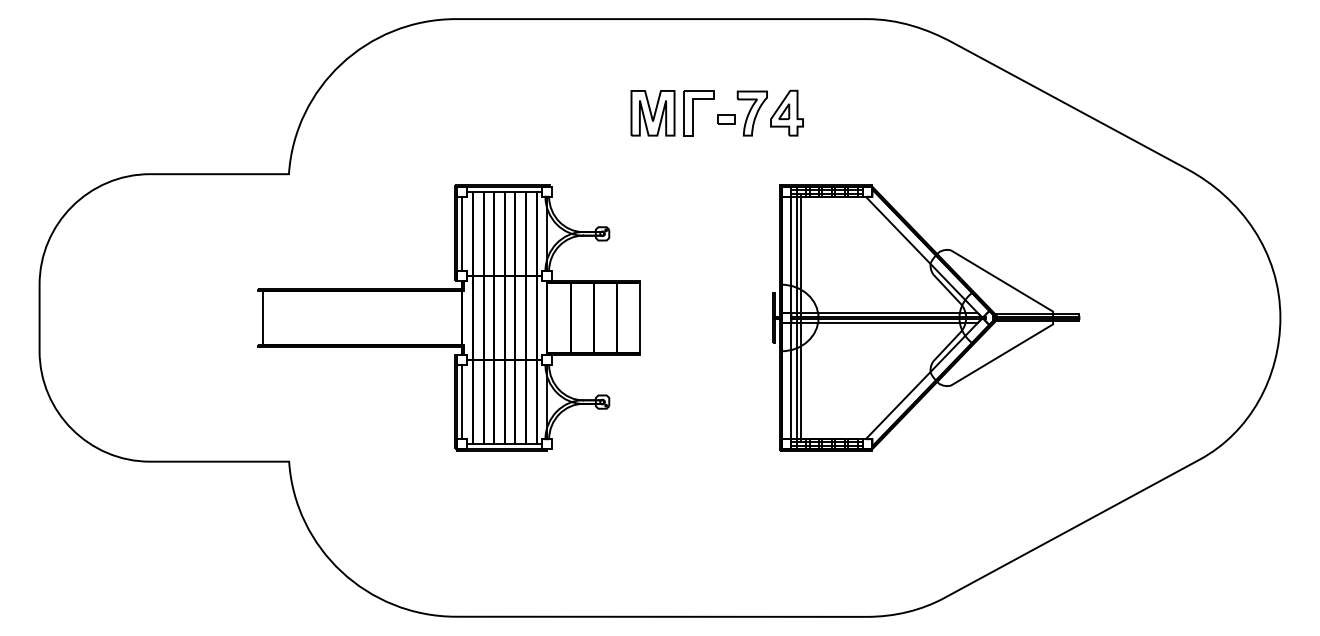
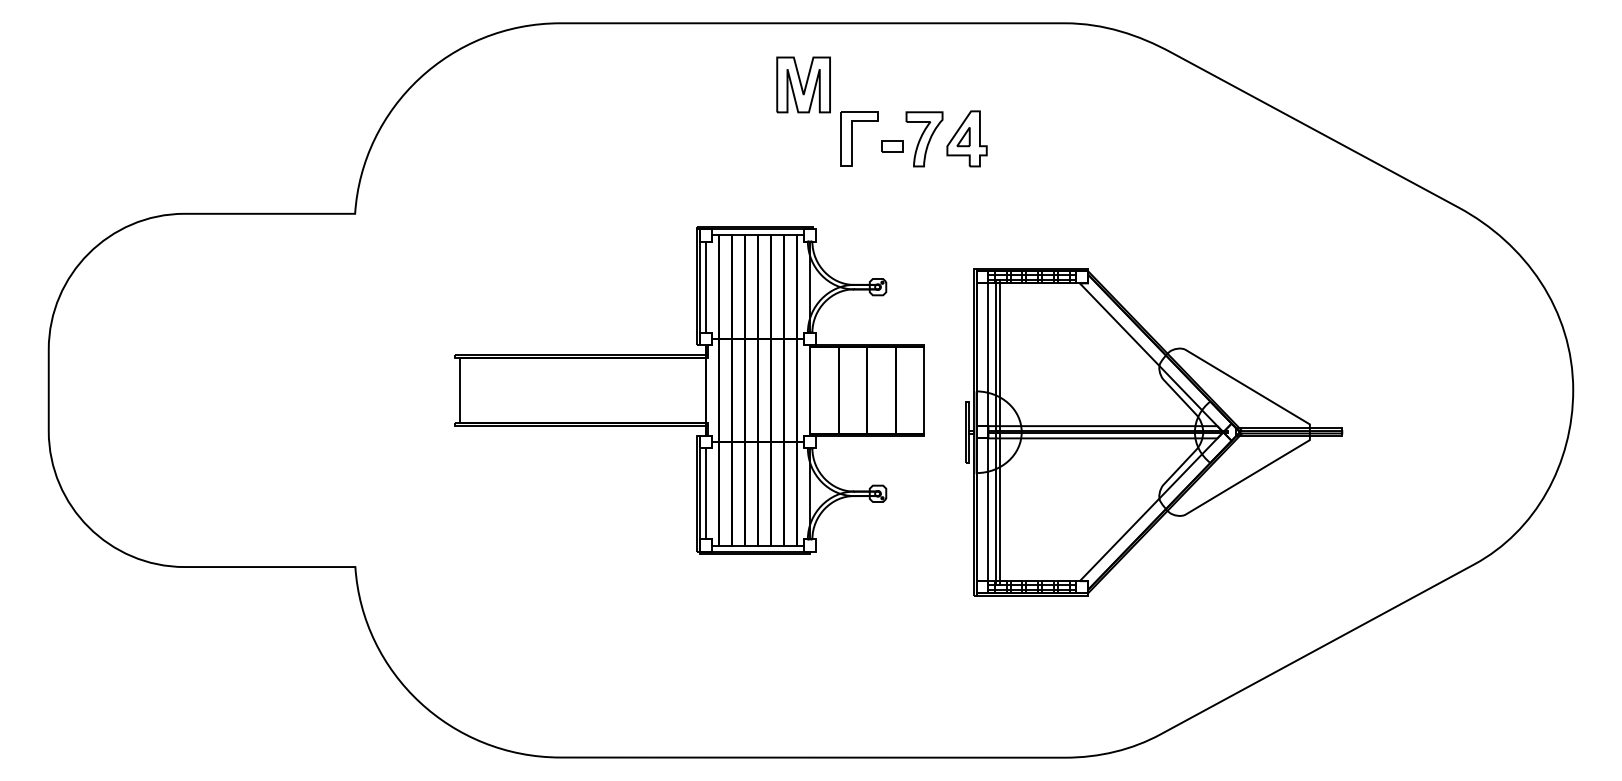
part: (652, 113) -> (803, 85), moved
part: (448, 317) -> (688, 389), moved
part: (926, 317) -> (1154, 431), moved

